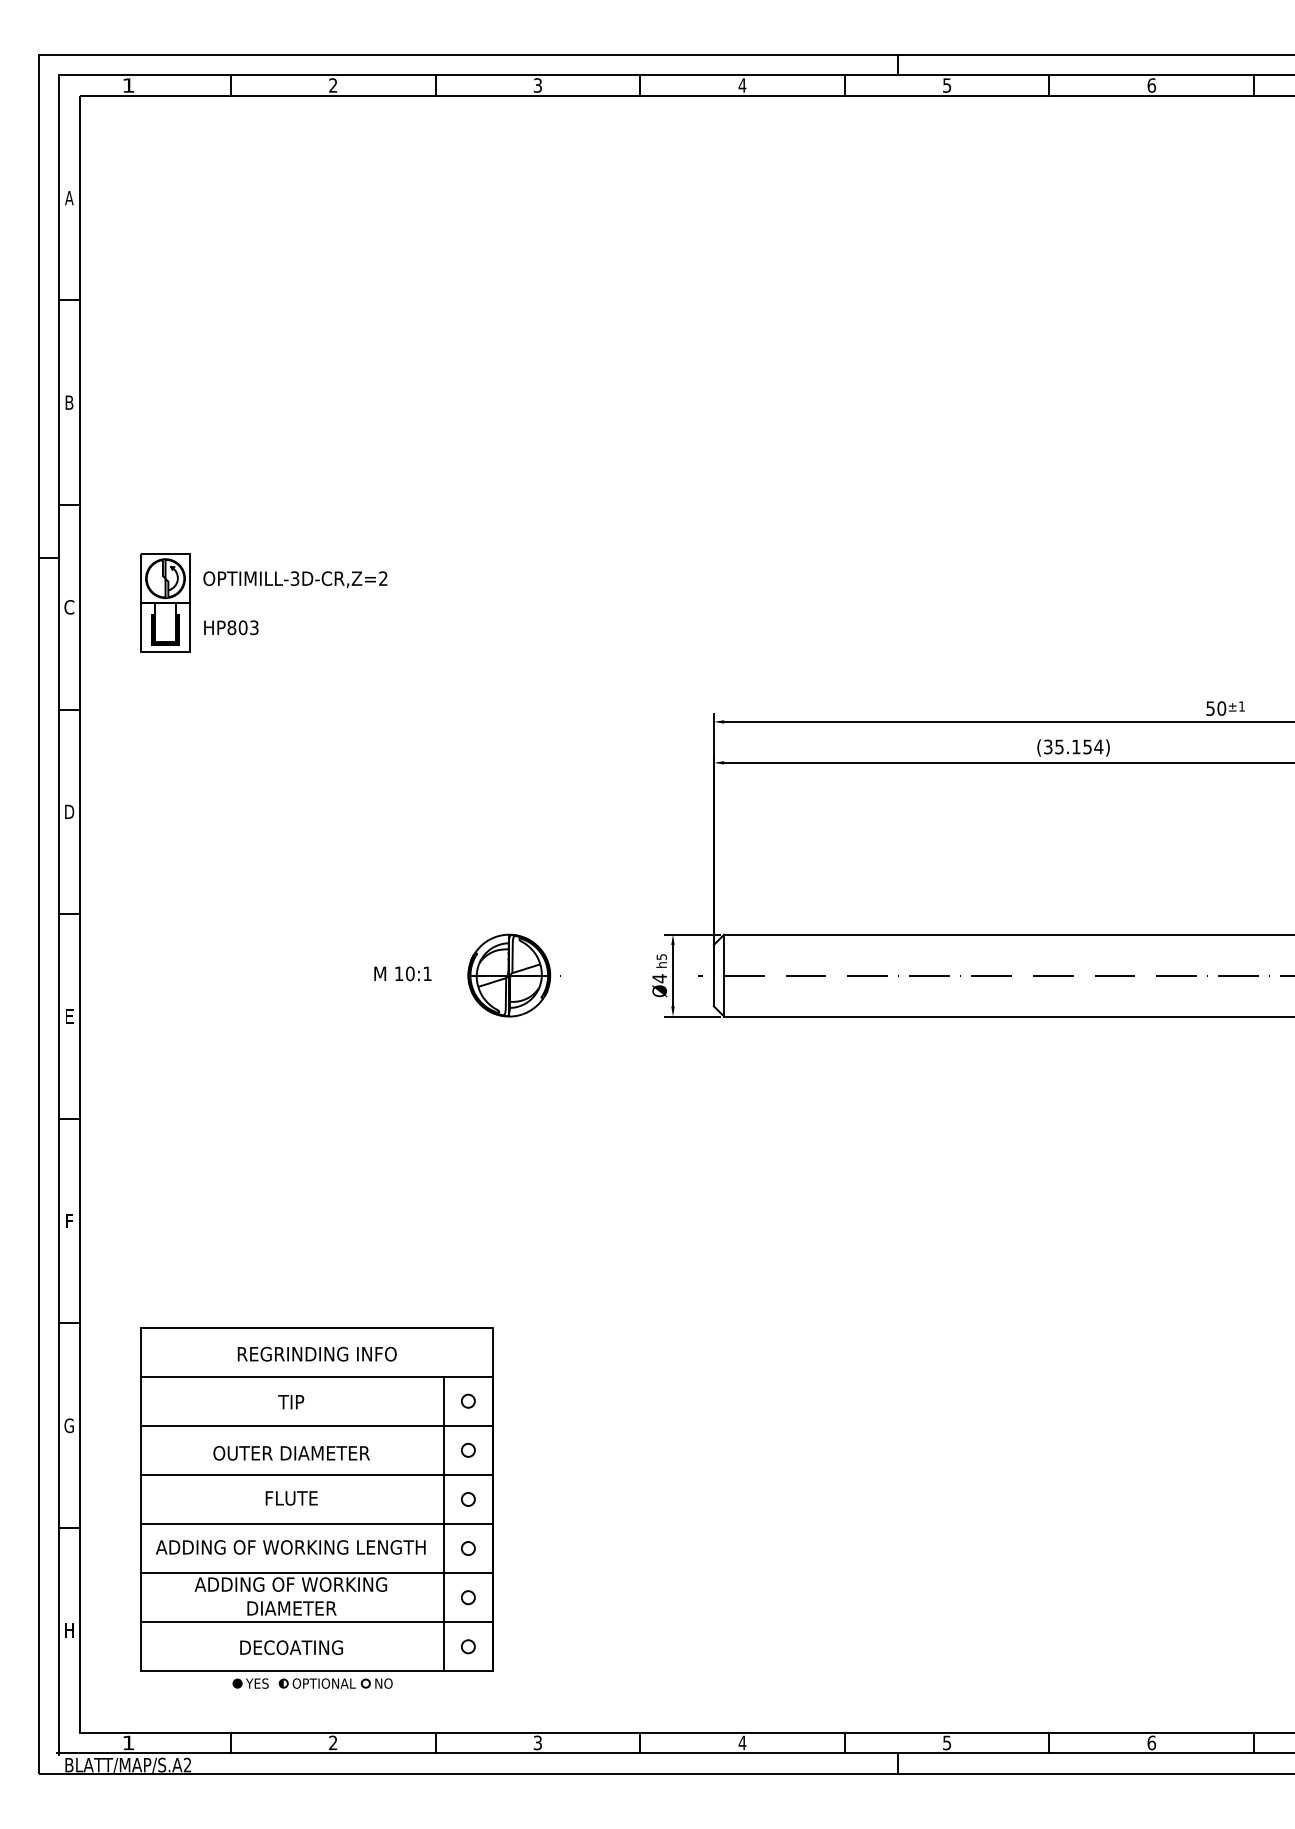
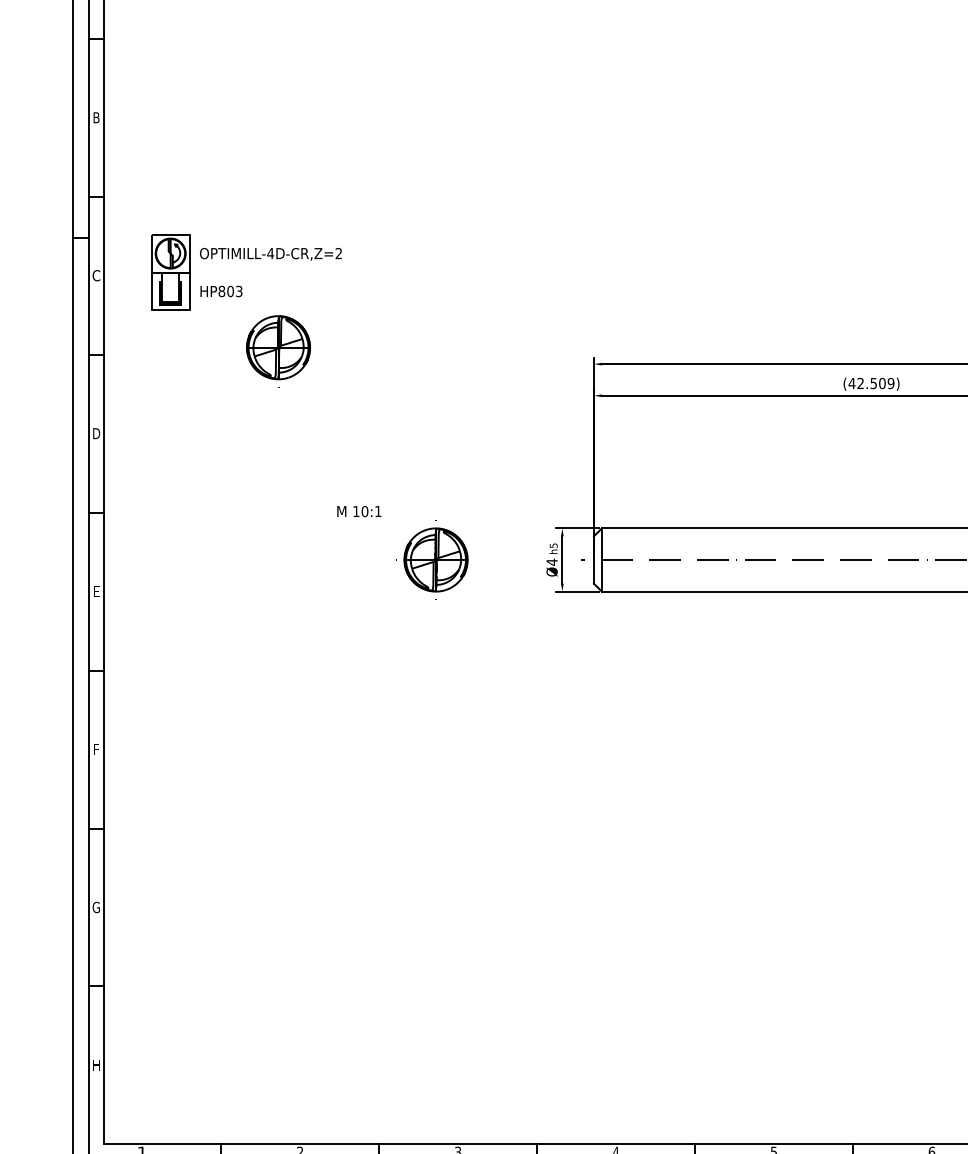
text: (294, 578) -> (270, 253), OPTIMILL-3D-CR,Z=2 -> OPTIMILL-4D-CR,Z=2
part: (309, 700) -> (281, 347), added
text: (1073, 746) -> (871, 383), (35.154) -> (42.509)
text: (402, 973) -> (358, 511), moved
part: (316, 1507) -> (287, 970), removed

